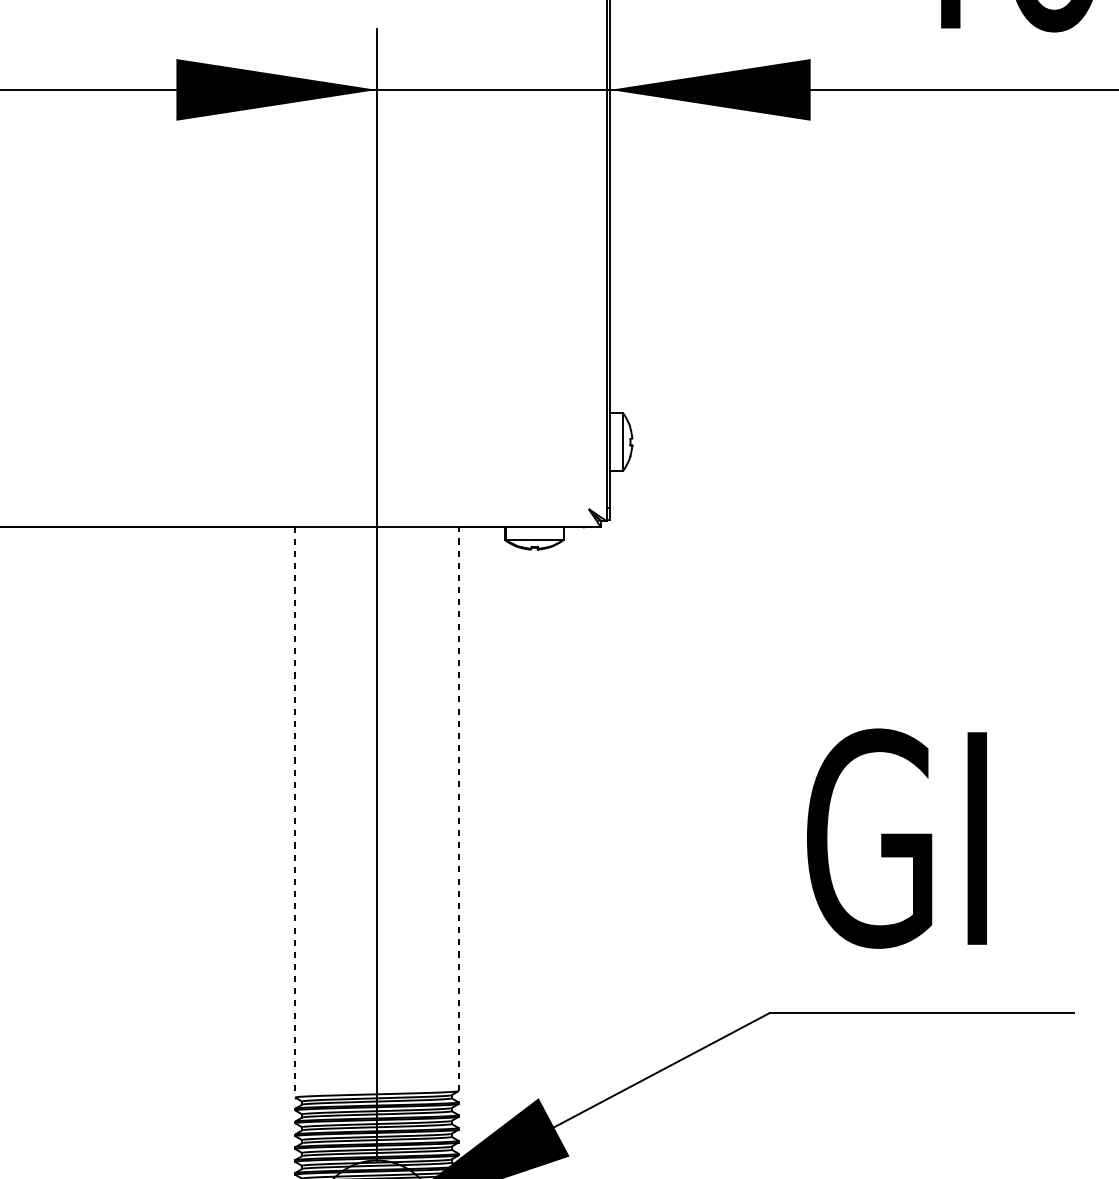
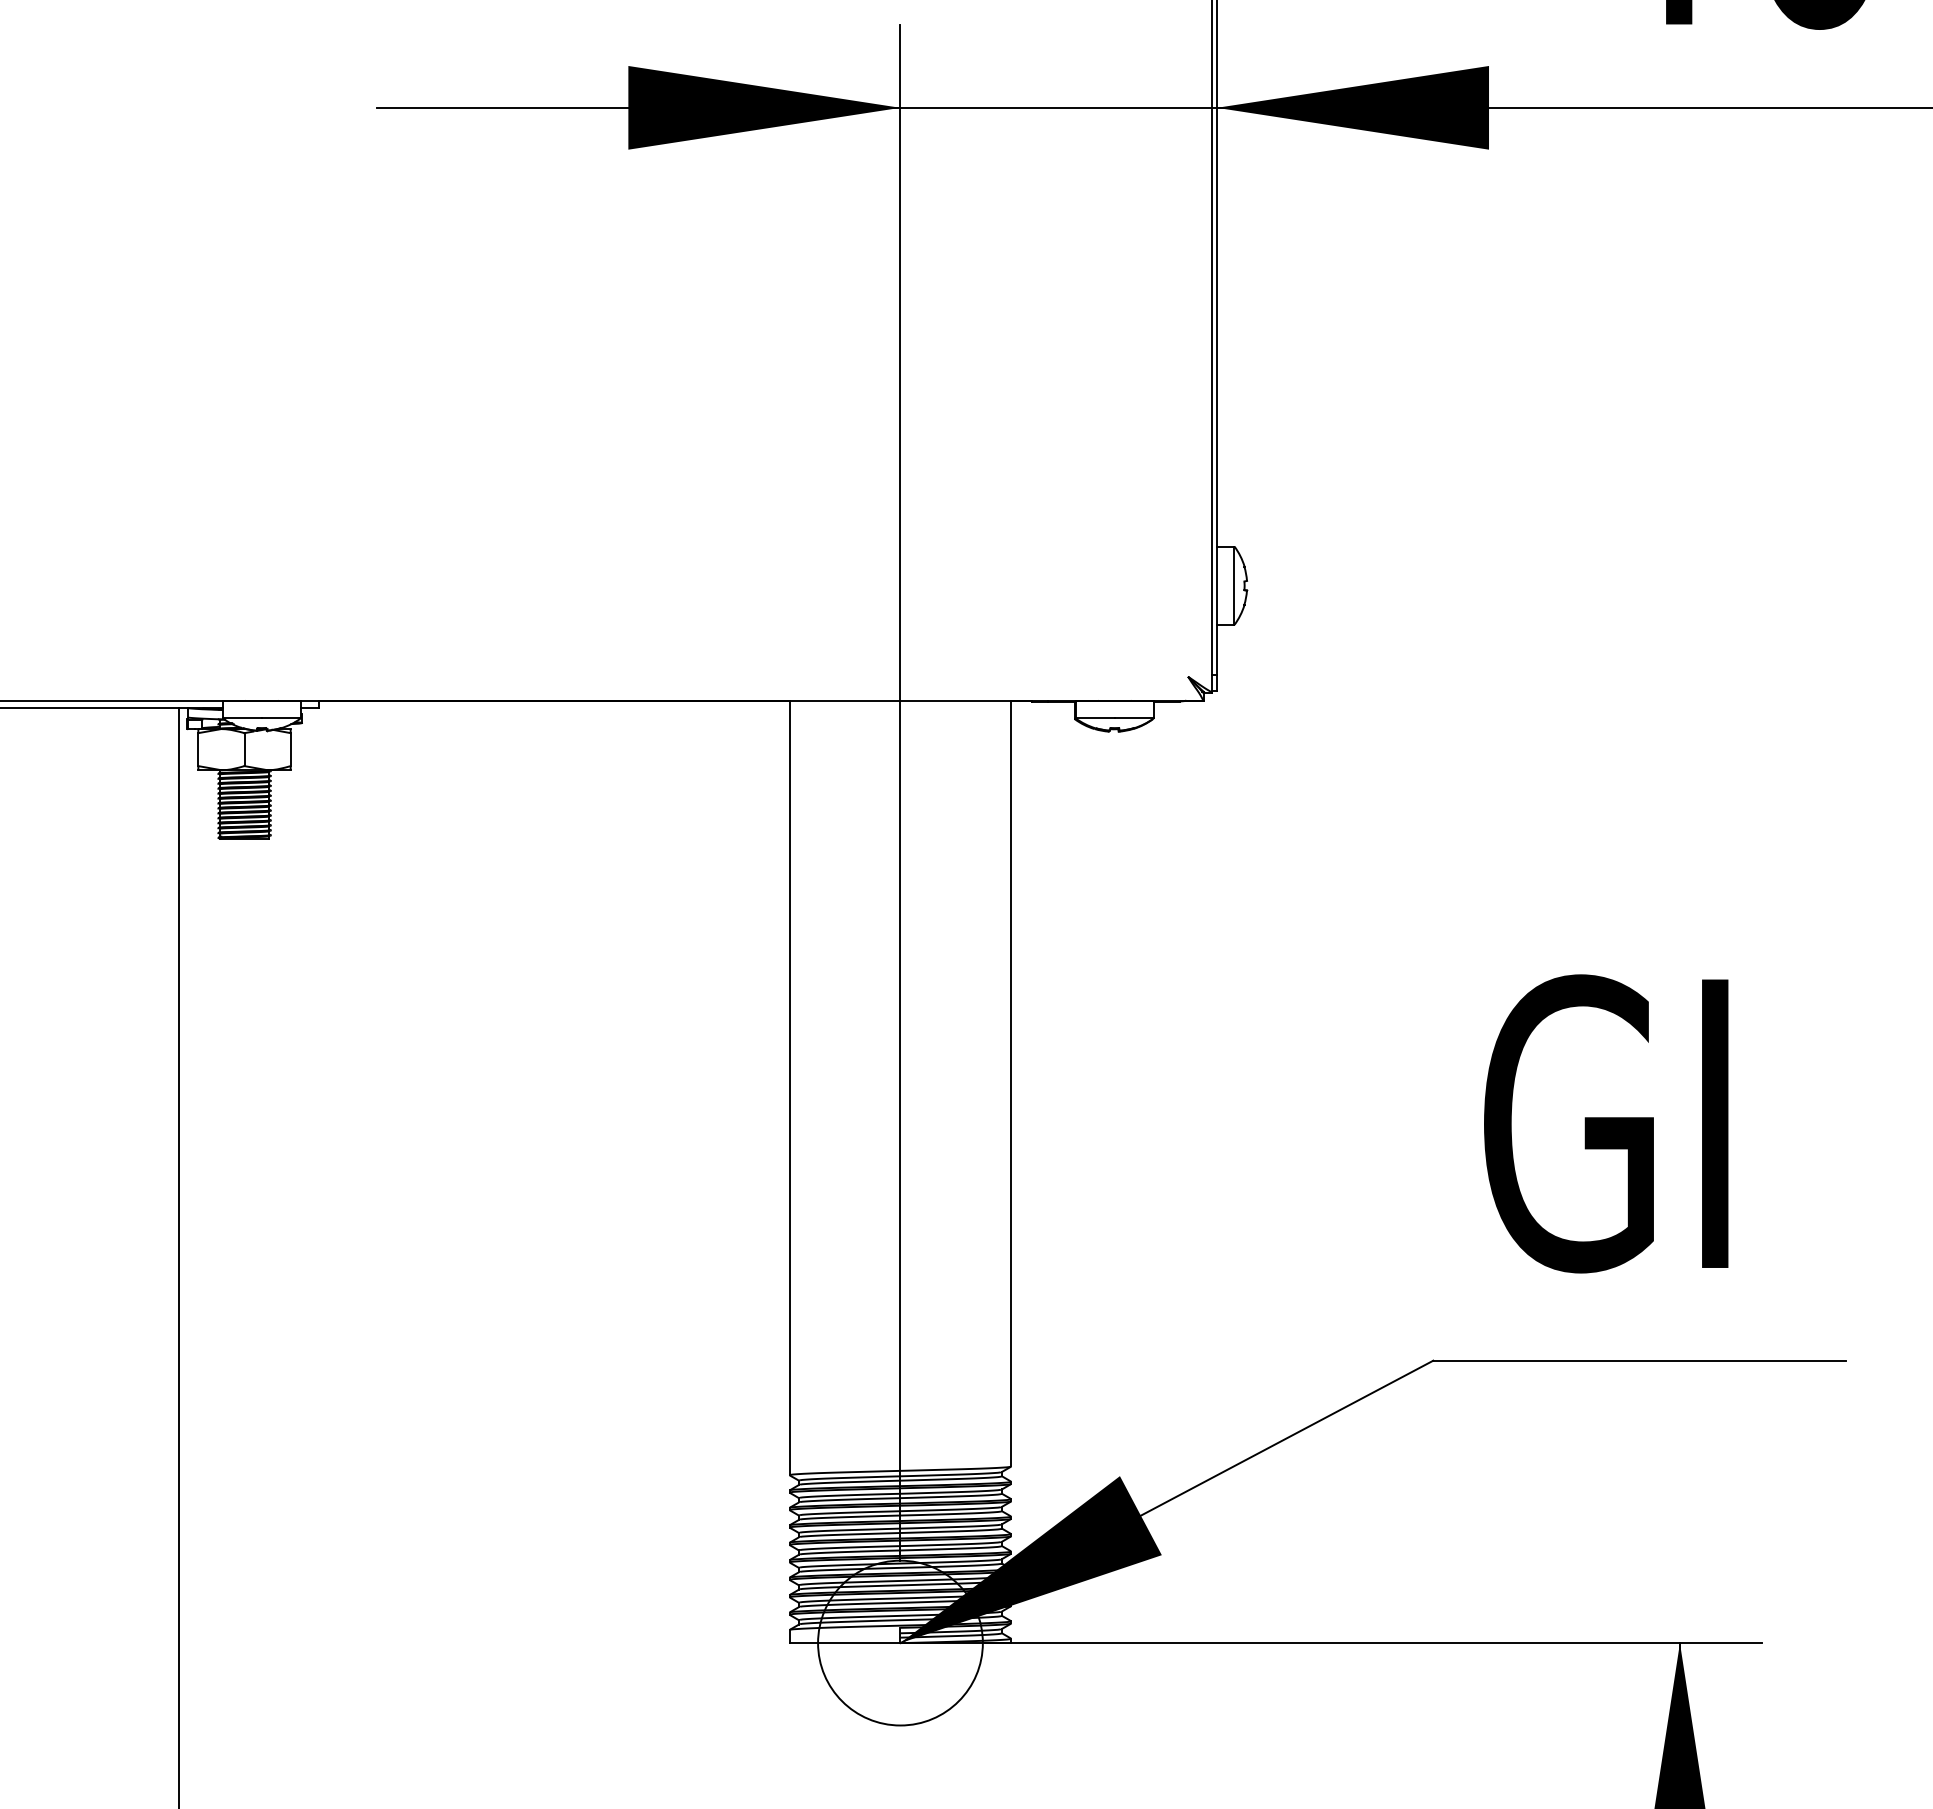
line: (458, 808) -> (1011, 1083), dashed -> solid
line: (295, 812) -> (789, 1088), dashed -> solid

